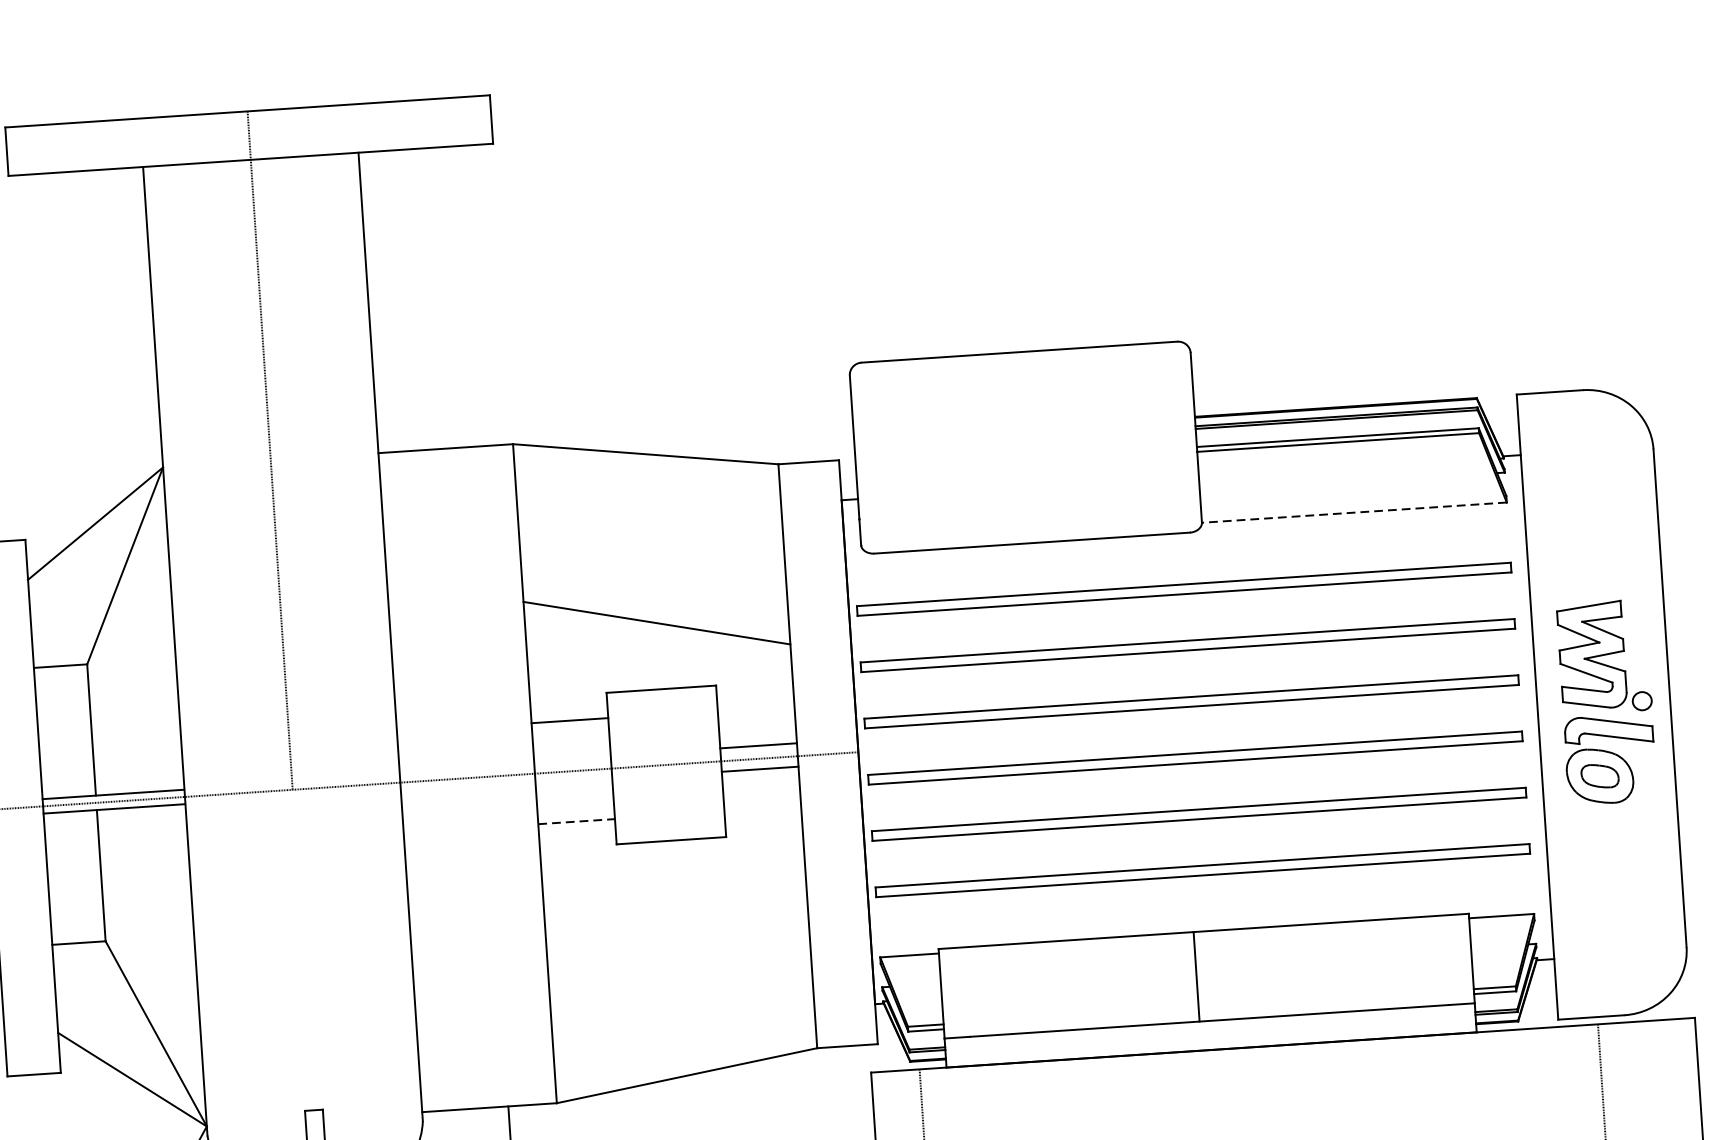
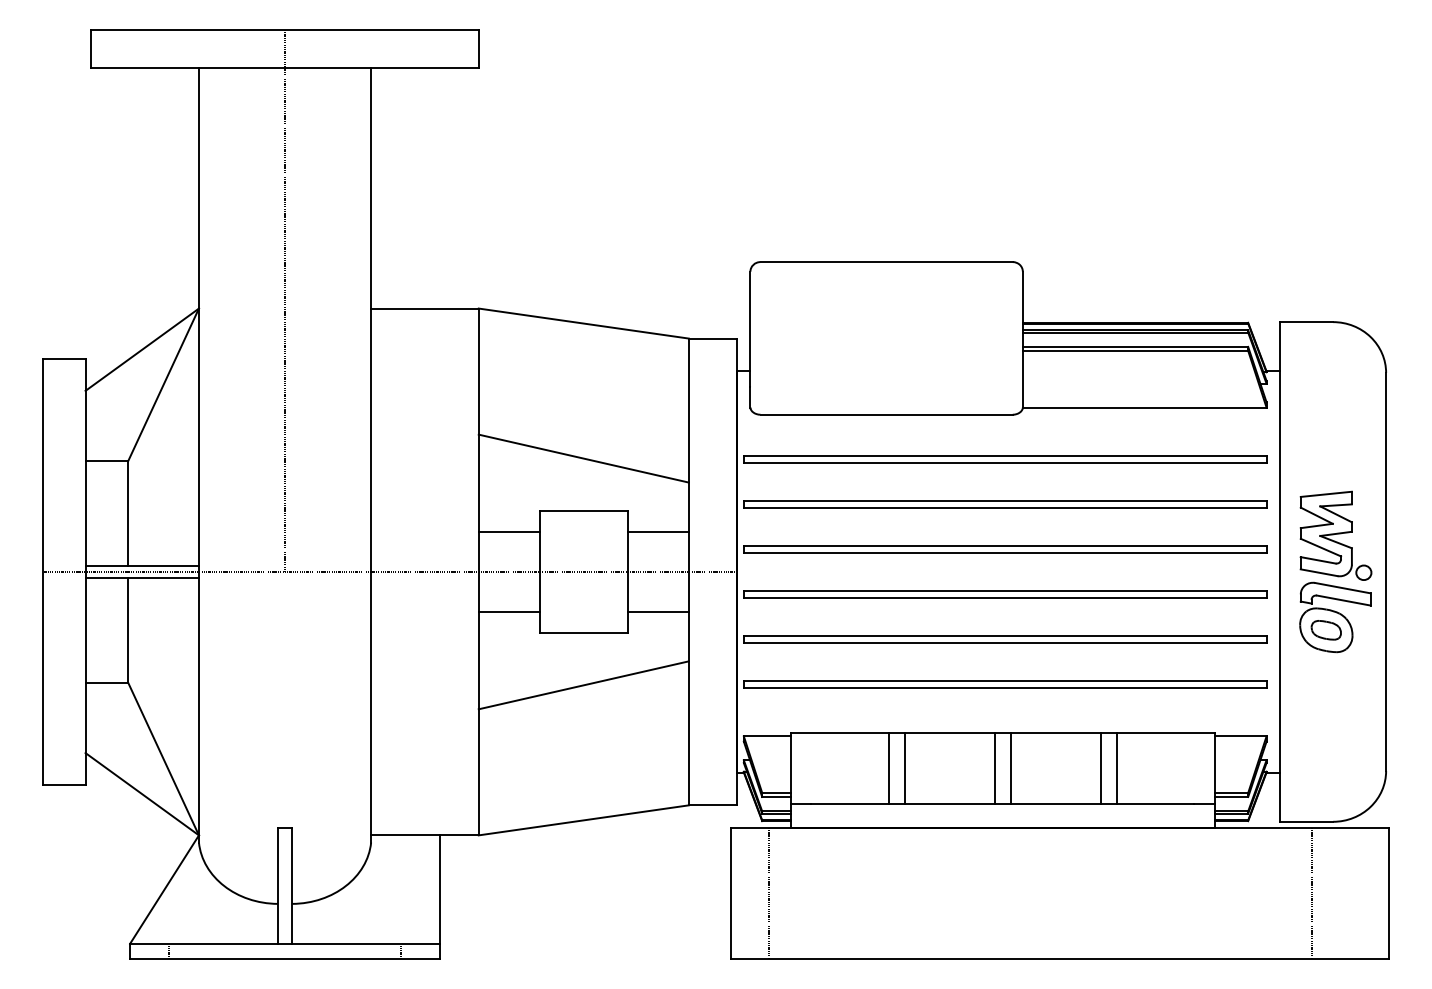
line: (1354, 512) -> (1144, 407), dashed -> solid
line: (757, 745) -> (657, 531), moved
line: (759, 769) -> (657, 612), moved
line: (576, 821) -> (509, 612), dashed -> solid
line: (675, 907) -> (583, 685), added
line: (1349, 966) -> (1116, 768), added
line: (1329, 967) -> (1100, 768), added
line: (1216, 975) -> (1010, 768), added
line: (1083, 984) -> (904, 768), added
line: (1063, 985) -> (888, 768), added

